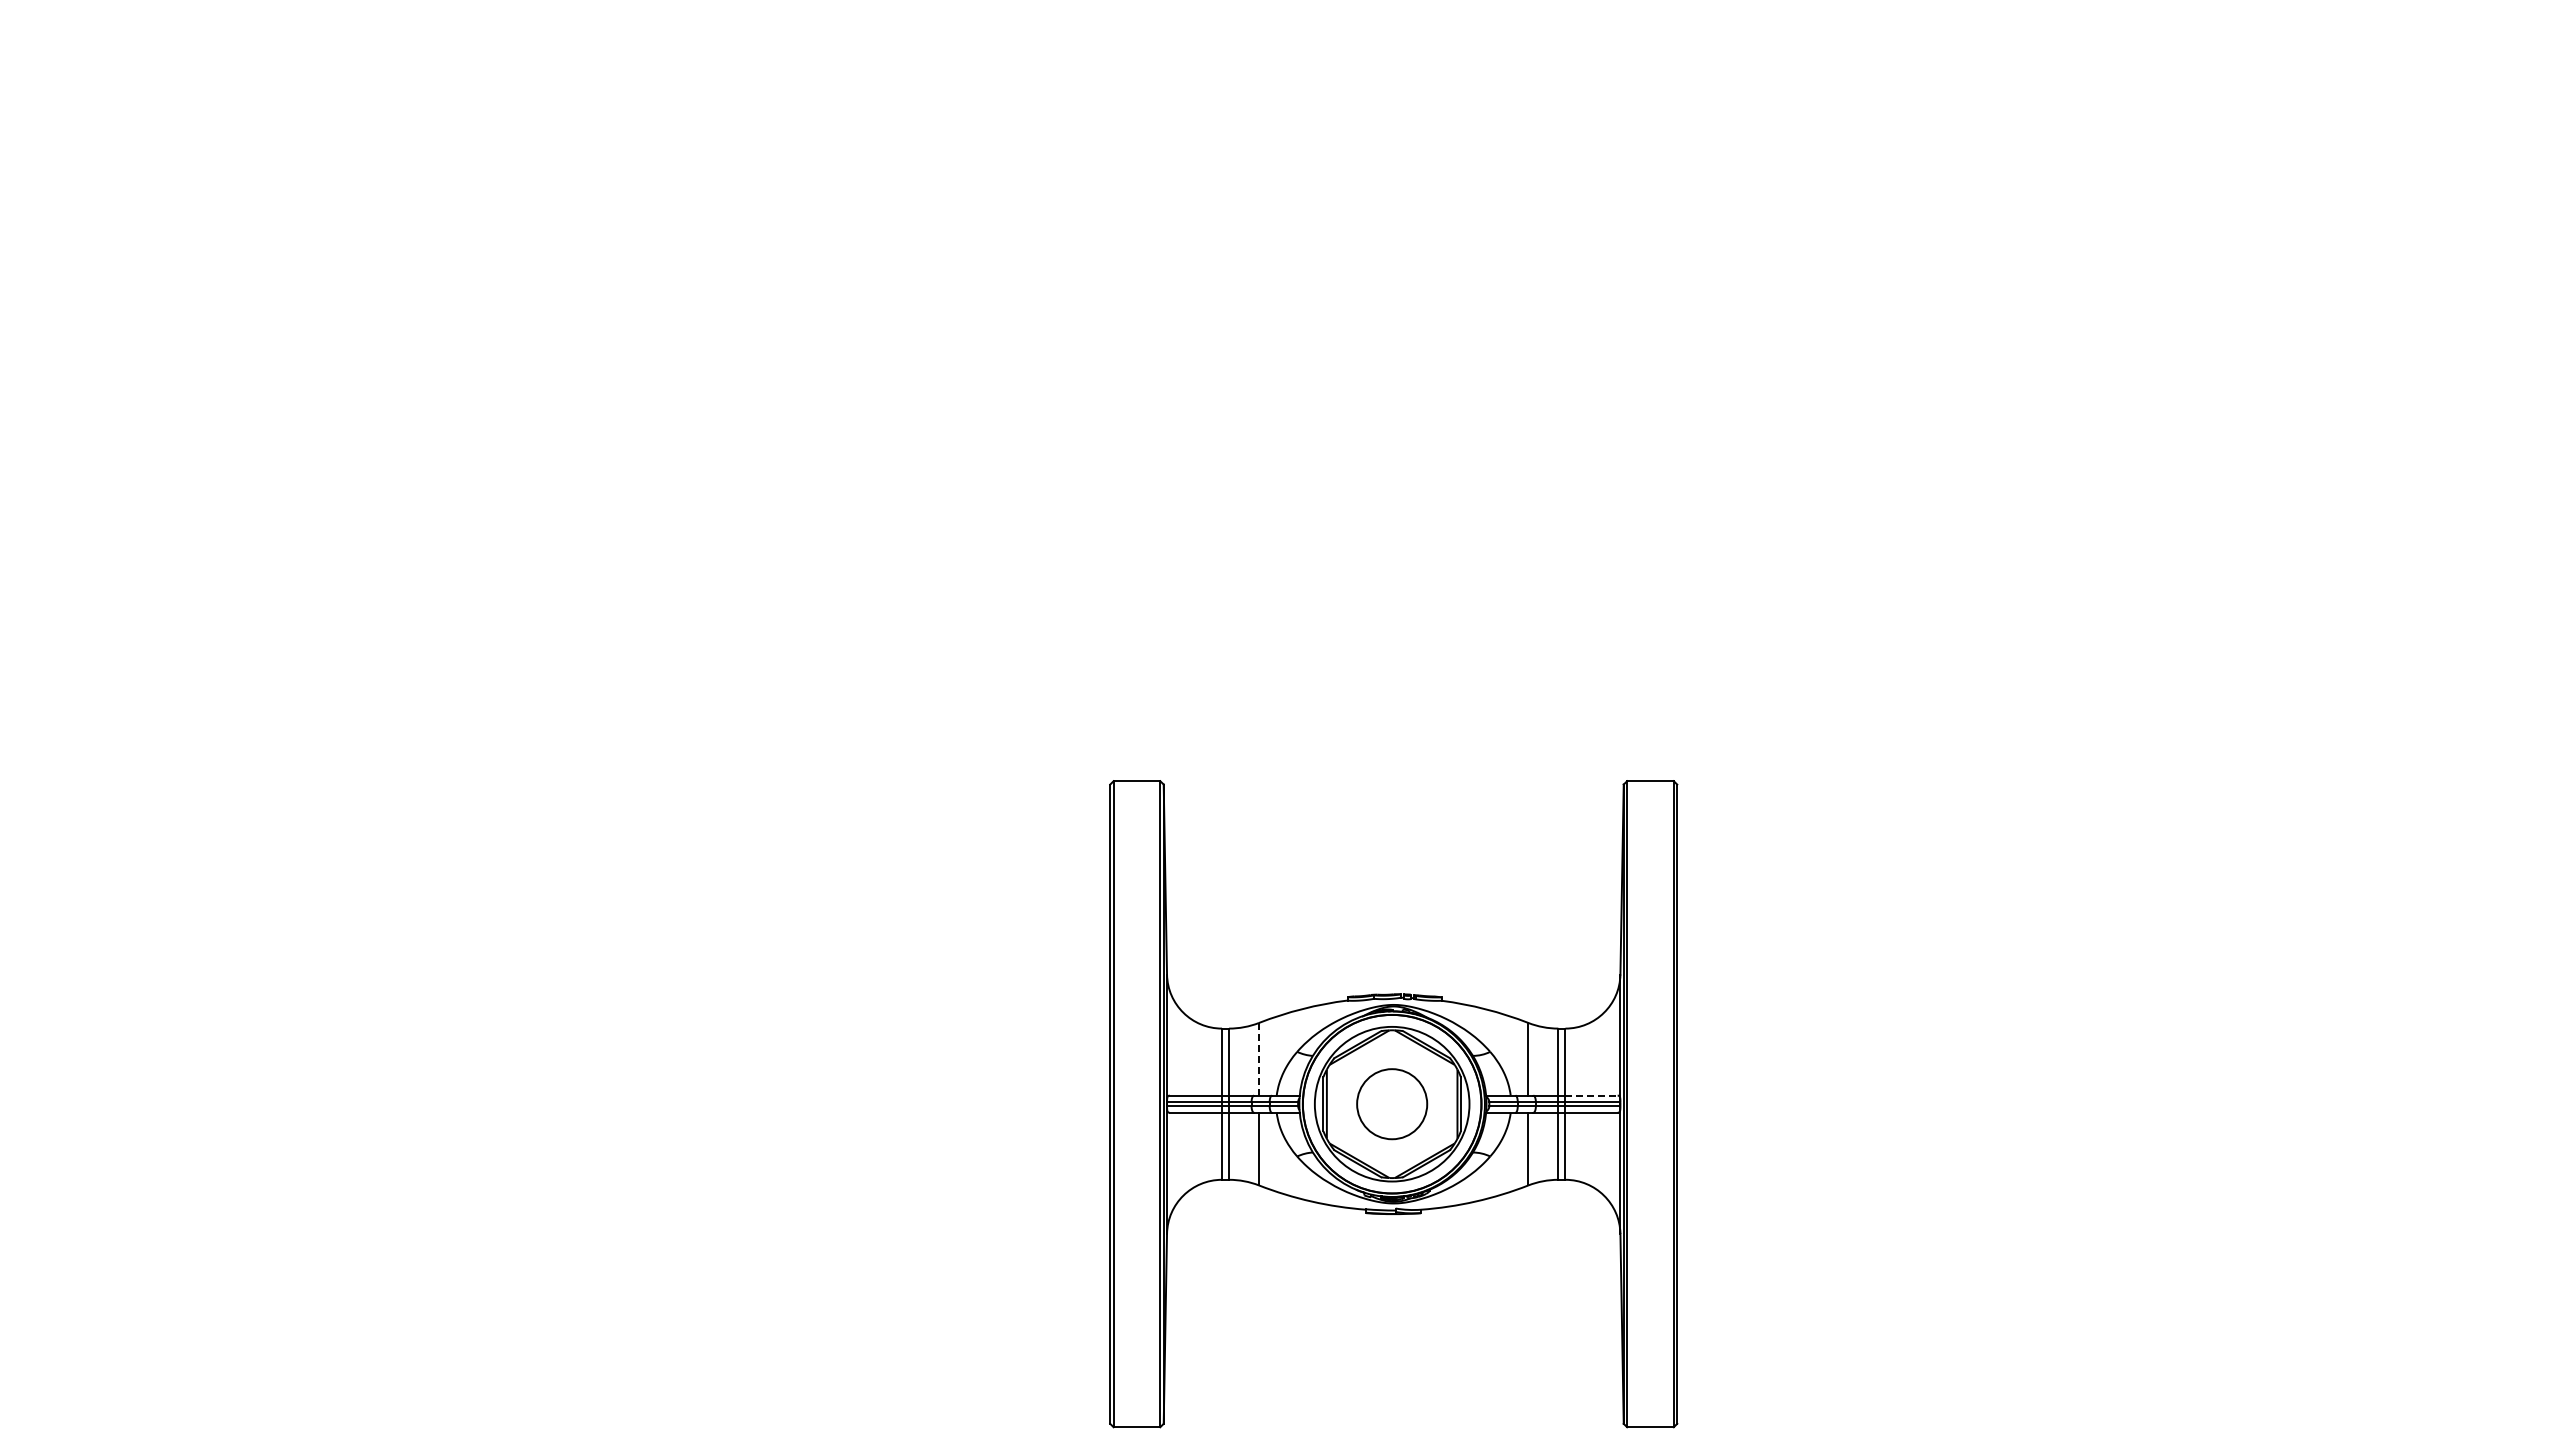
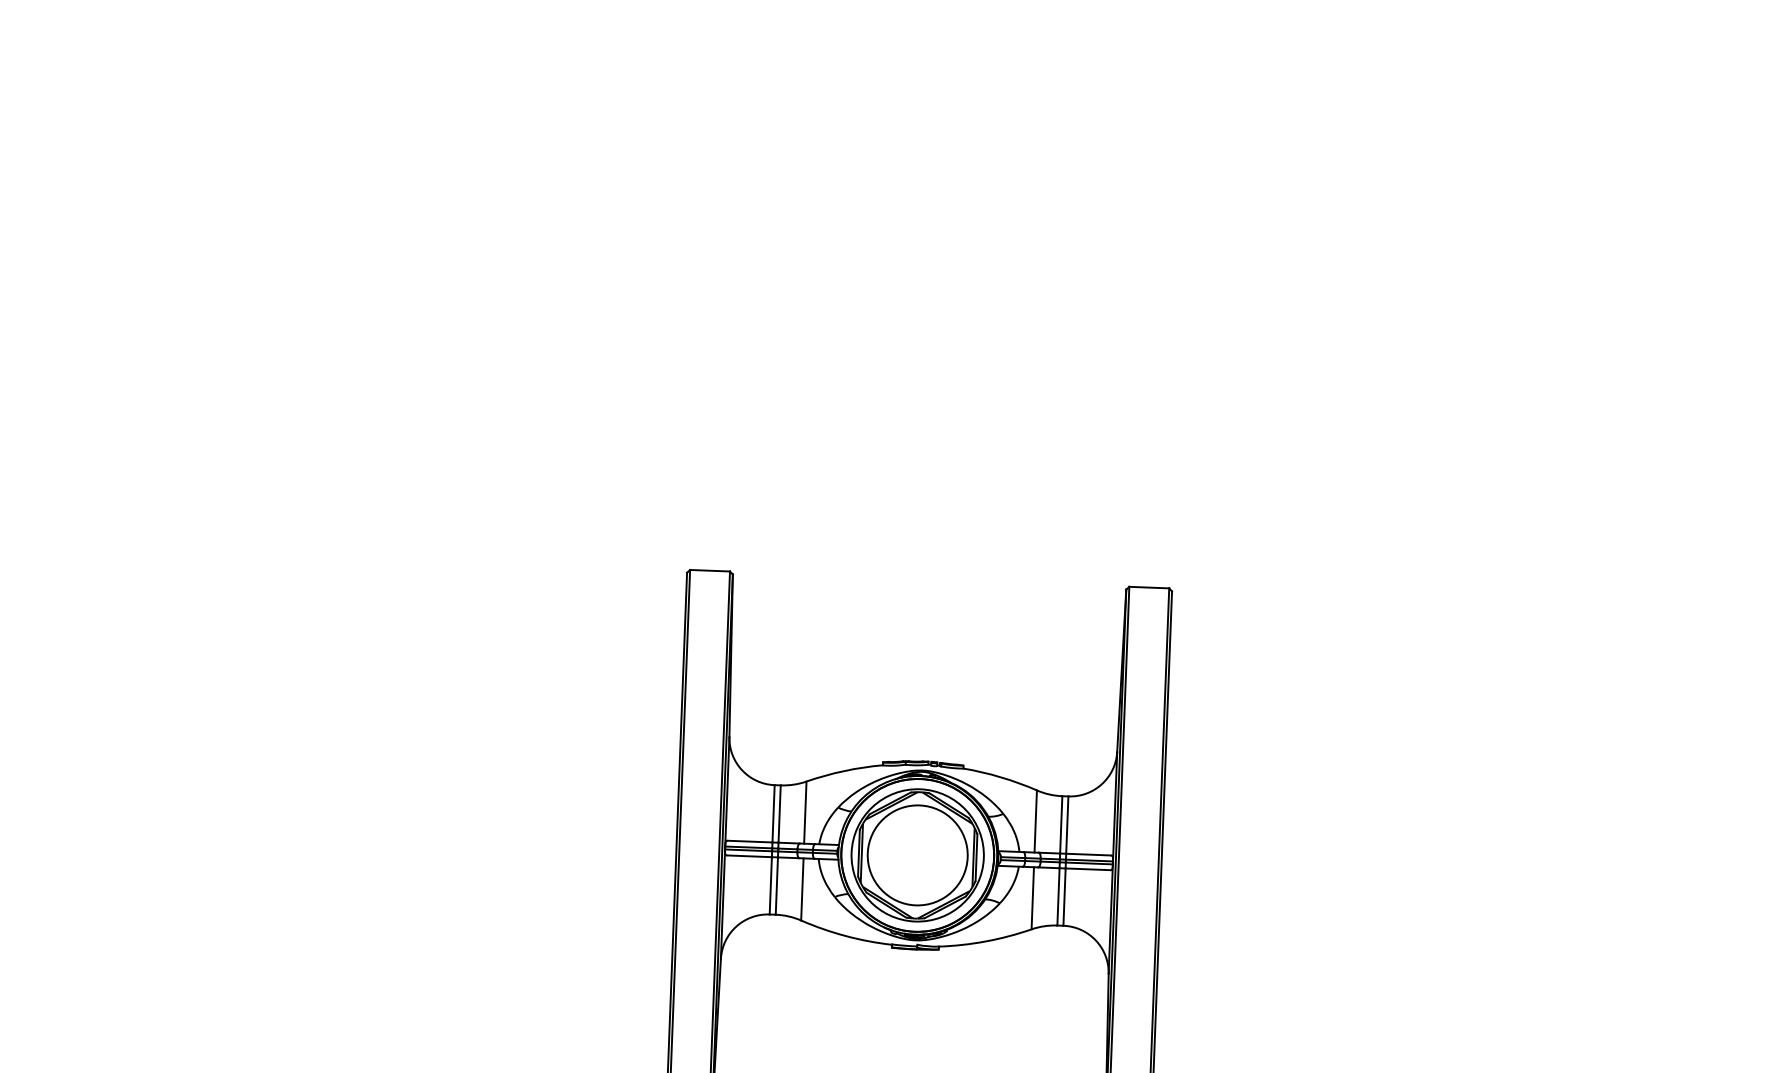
line: (1259, 1059) -> (805, 812), dashed -> solid
line: (1592, 1095) -> (1089, 854), dashed -> solid
circle: (1391, 1103) -> (917, 854), size x1.67

